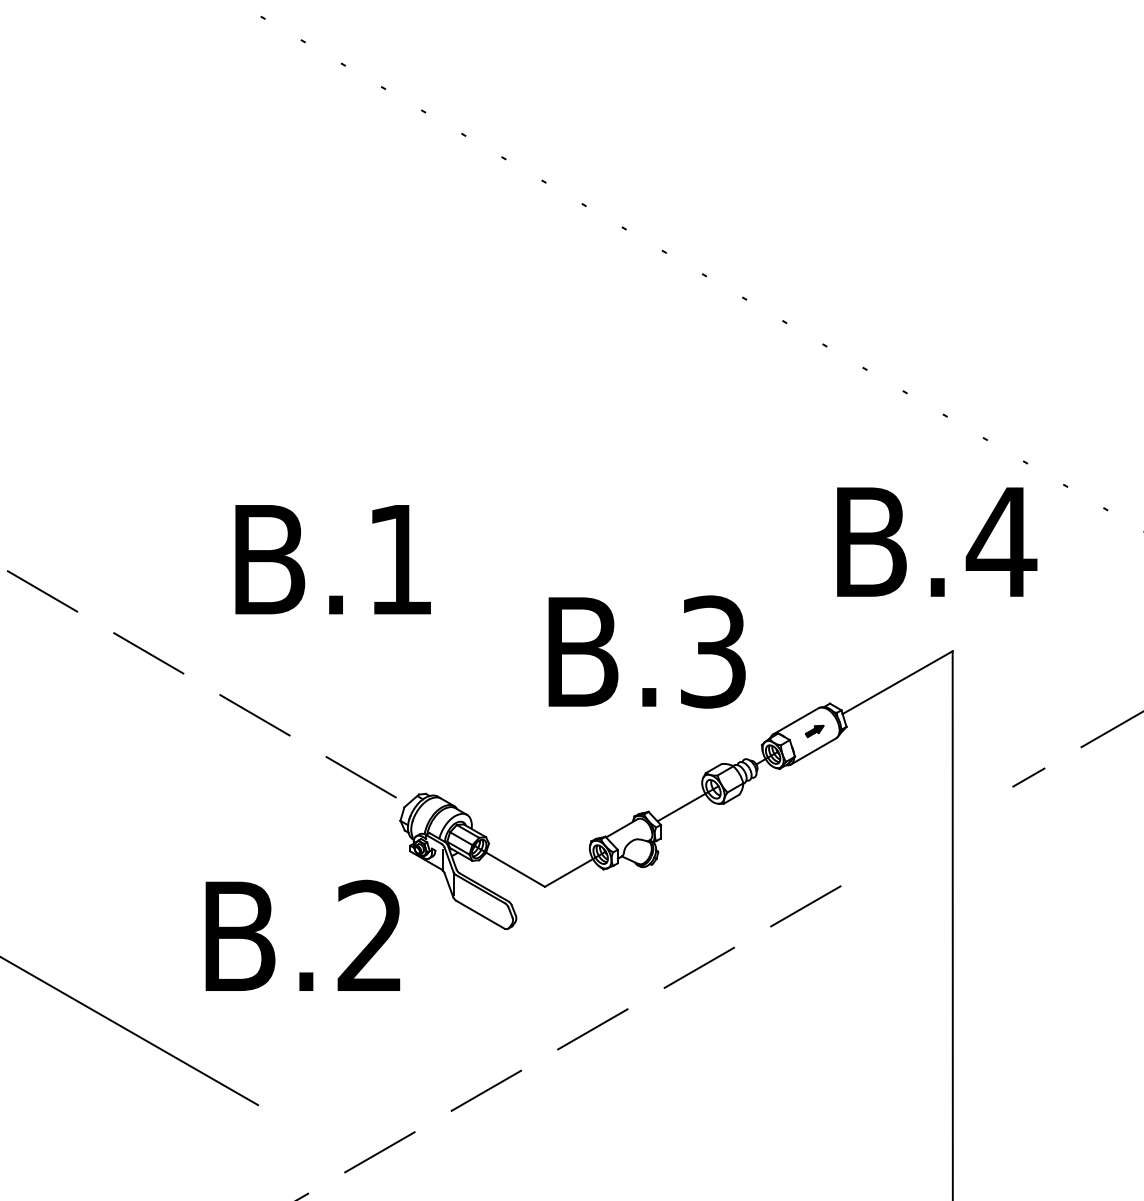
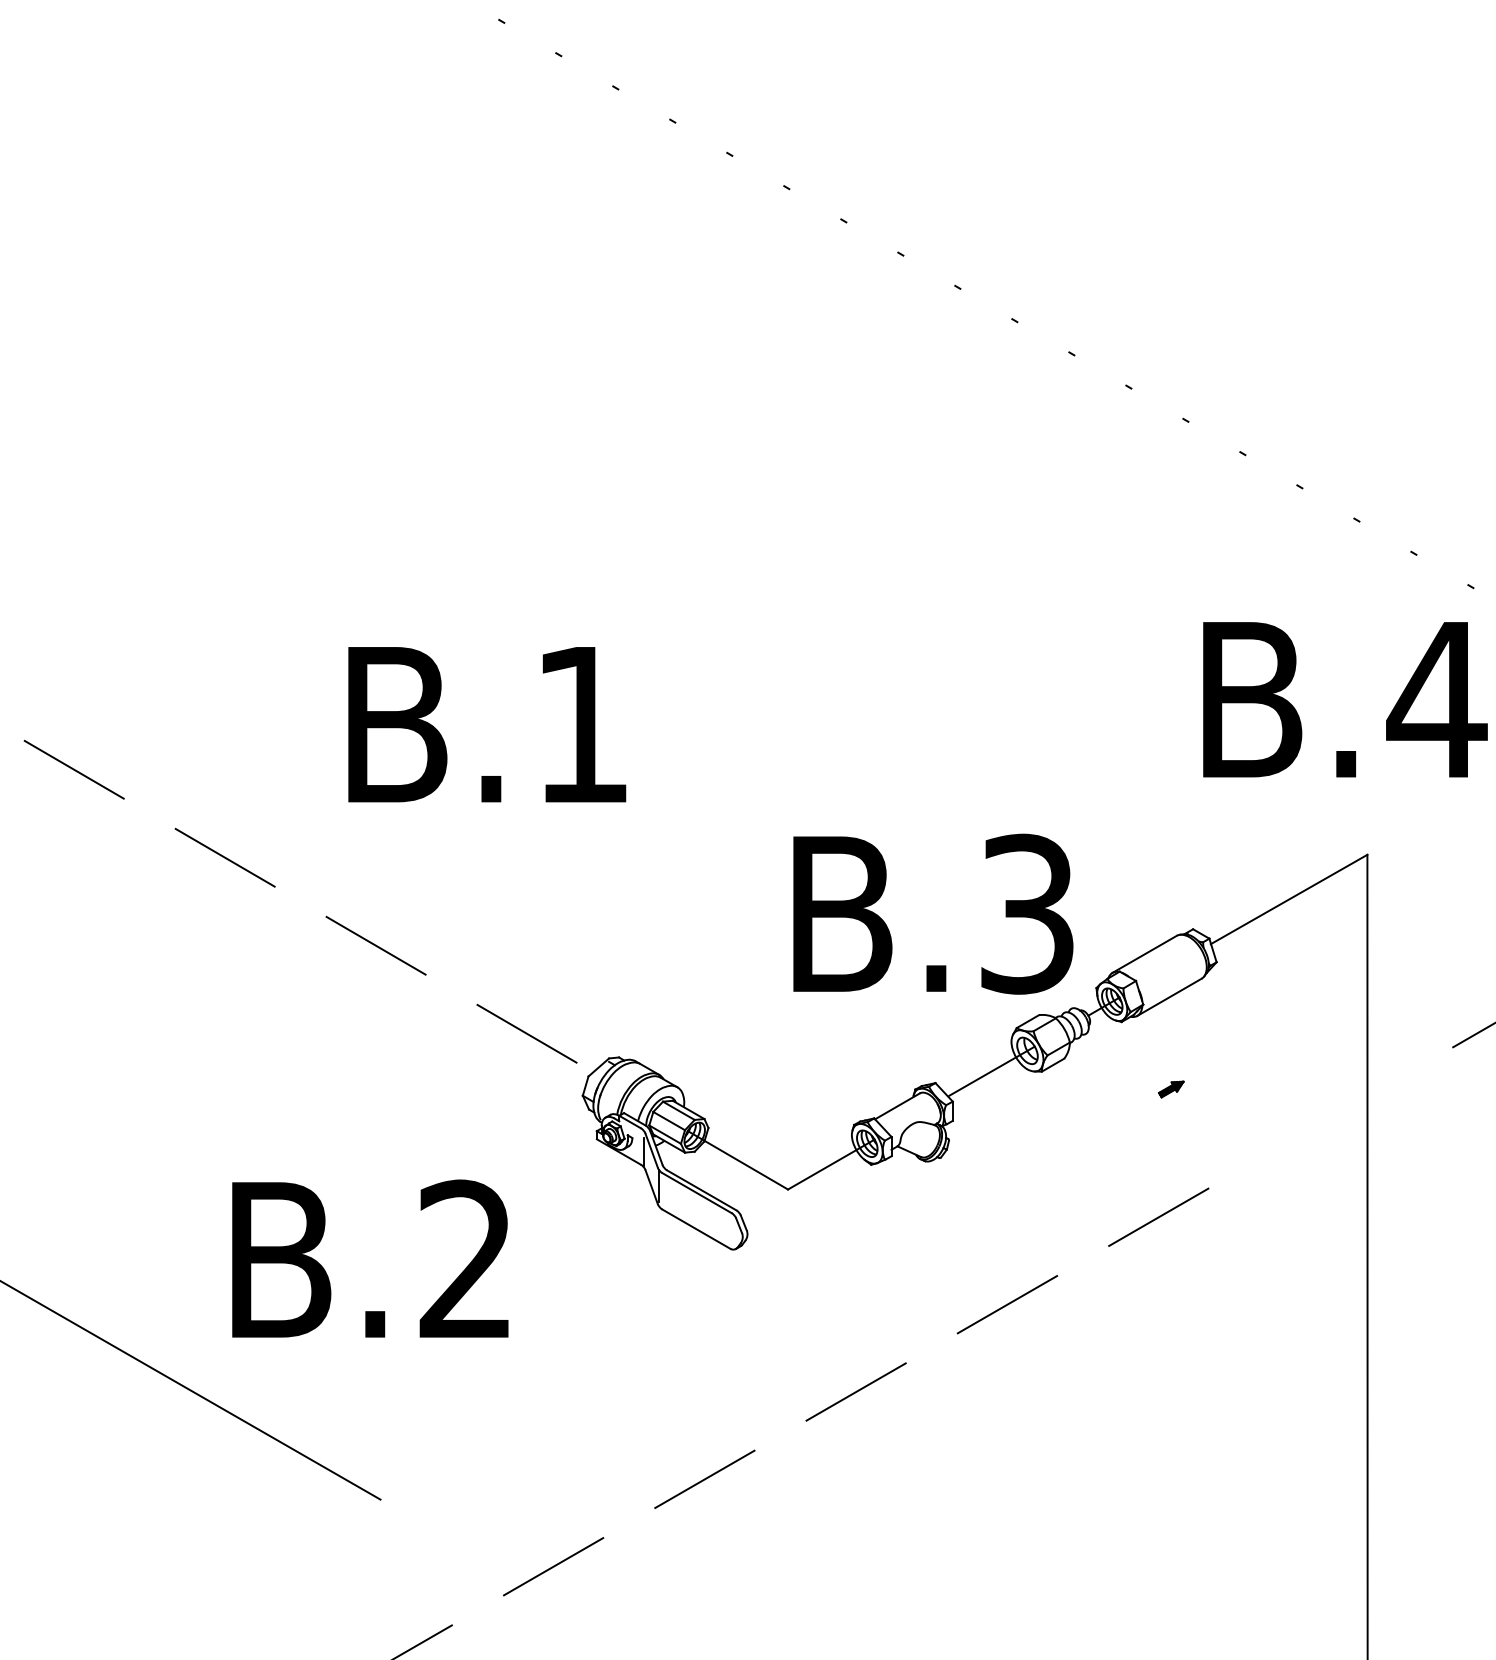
text: (646, 651) -> (932, 913), moved
part: (814, 731) -> (1171, 1089), moved
text: (302, 934) -> (369, 1257), moved

